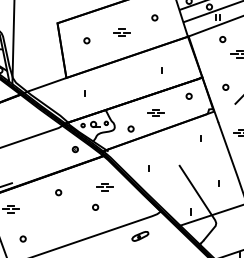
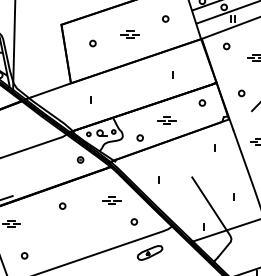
part: (222, 39) -> (226, 46), moved
part: (95, 206) -> (134, 221), moved
part: (140, 236) -> (150, 253), size x1.43

